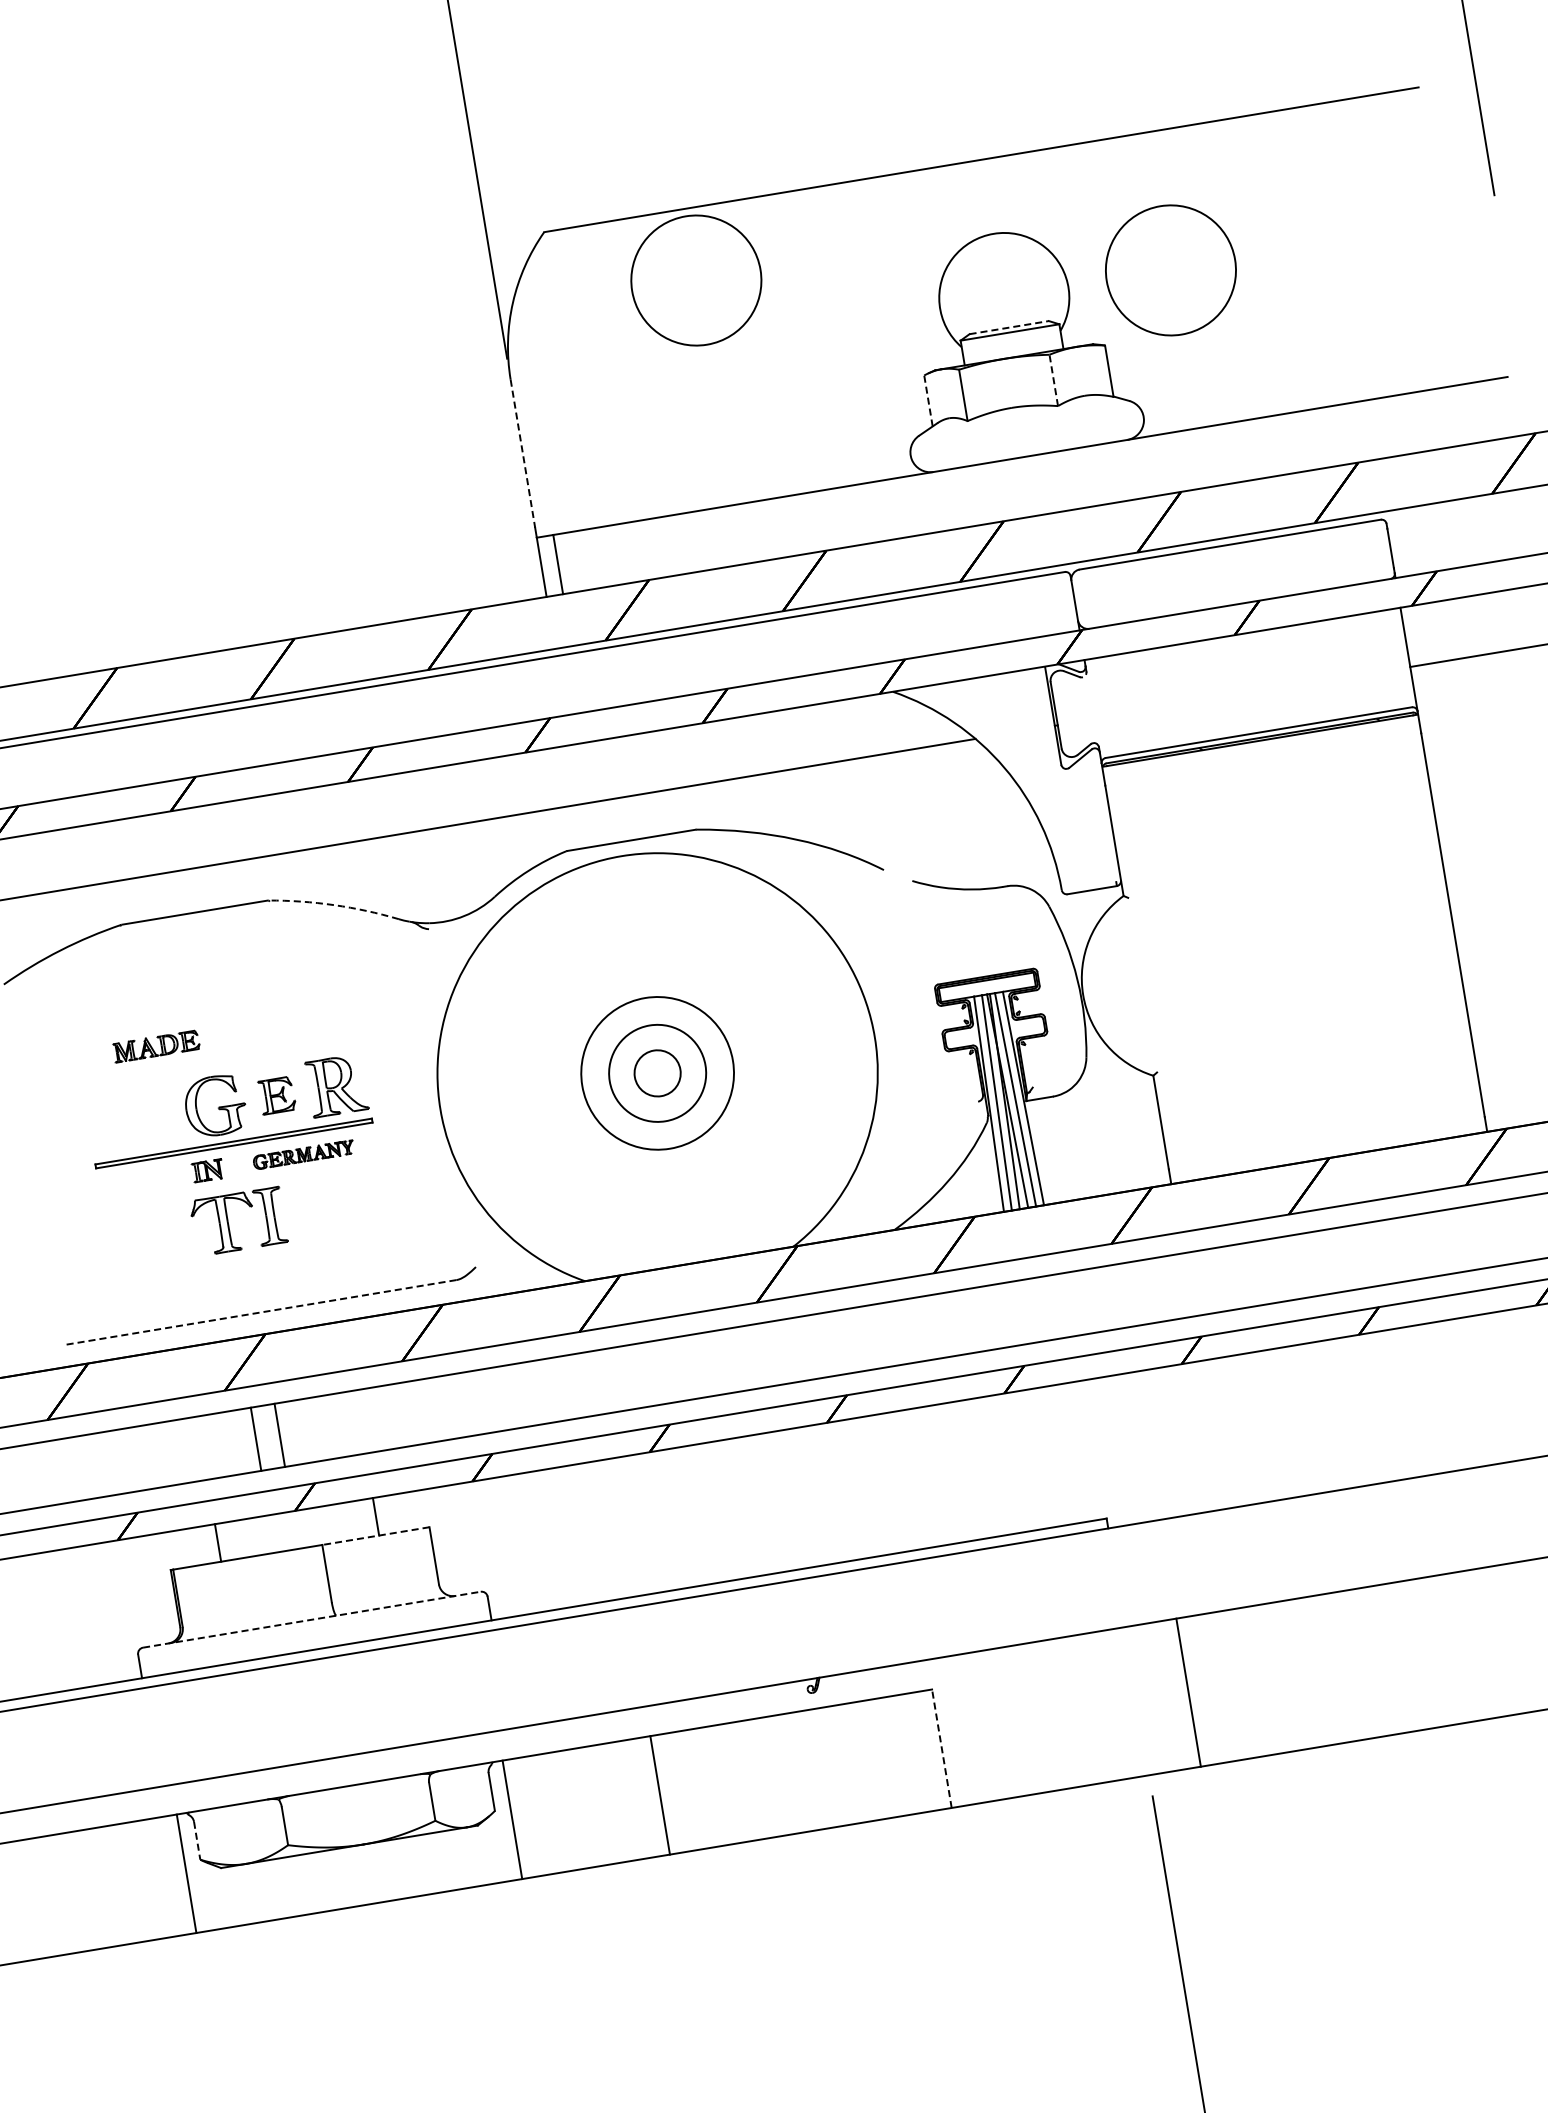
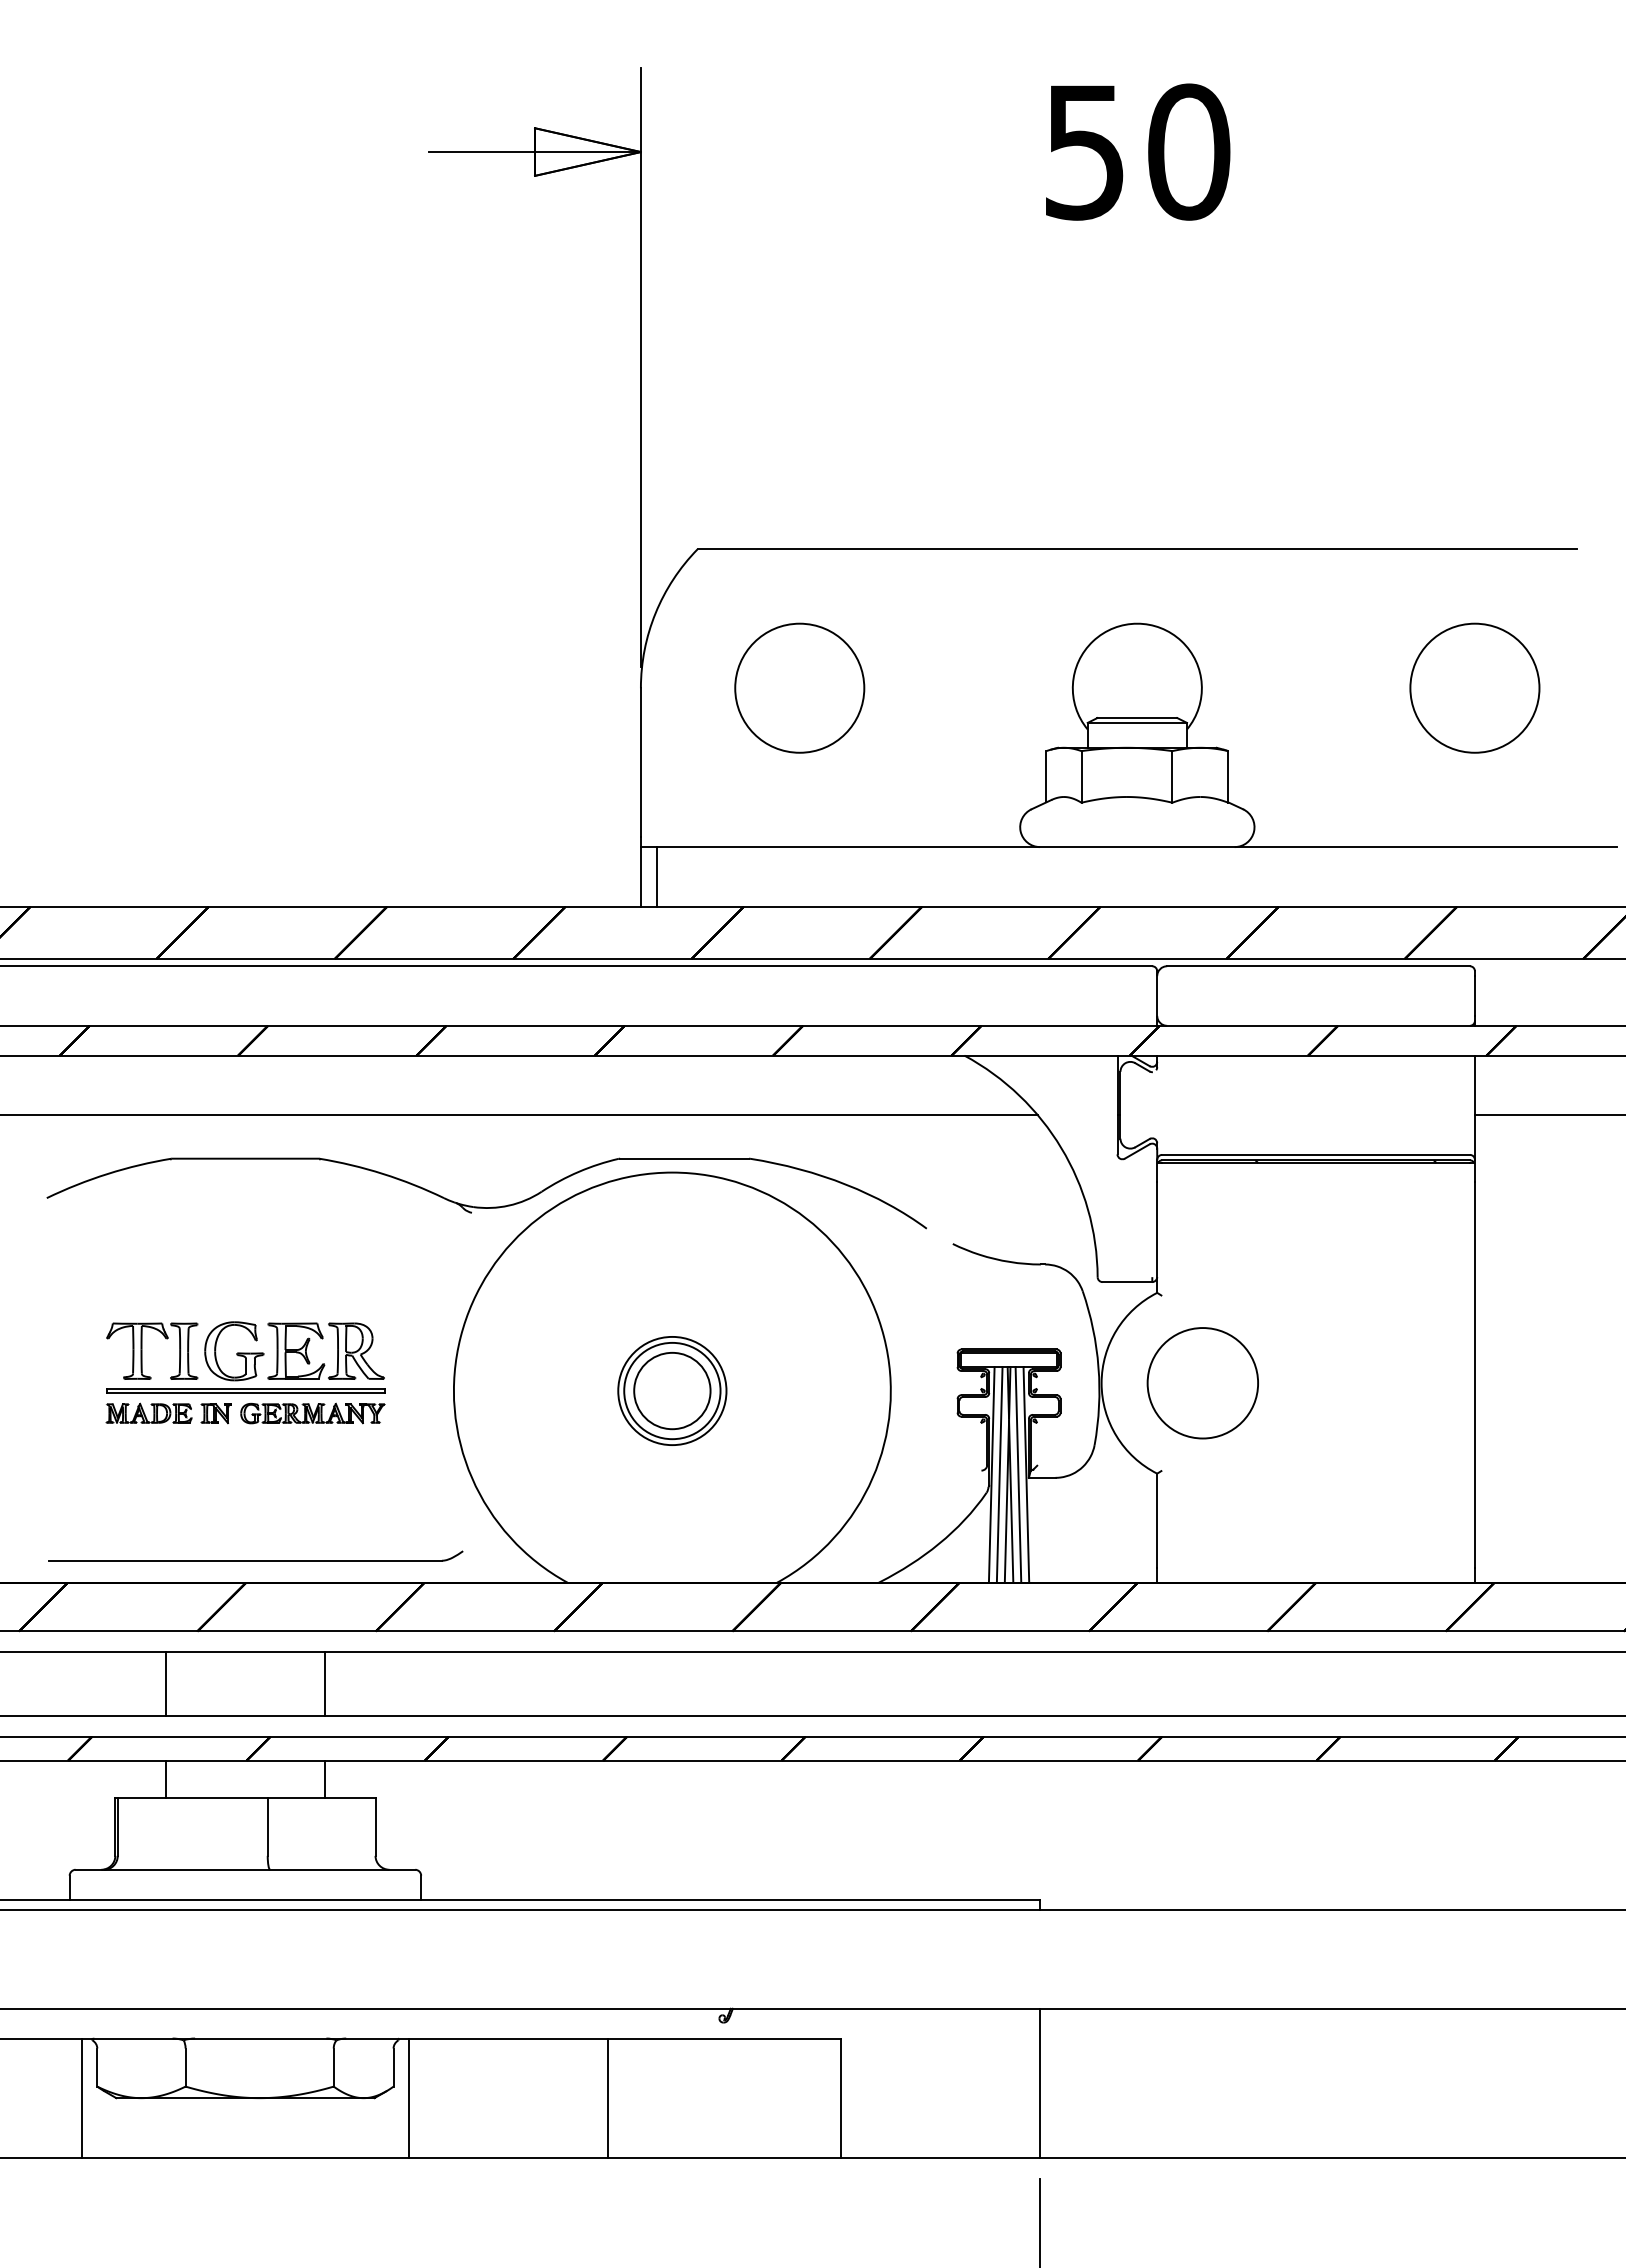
circle: (1170, 269) -> (1474, 687), moved
circle: (695, 279) -> (799, 687), moved
line: (1009, 328) -> (1137, 718), dashed -> solid
line: (1053, 379) -> (1172, 776), dashed -> solid
line: (928, 400) -> (1046, 776), dashed -> solid
line: (522, 454) -> (640, 763), dashed -> solid
arc: (334, 904) -> (383, 1173), dashed -> solid
circle: (1183, 978) -> (1202, 1383), added
part: (155, 1045) -> (148, 1412), moved
circle: (657, 1072) -> (672, 1390), size x0.71
circle: (657, 1072) -> (672, 1390), size x1.67
part: (277, 1094) -> (296, 1350), size x1.67
part: (303, 1154) -> (312, 1413), size x1.43
part: (228, 1222) -> (142, 1350), moved
line: (260, 1312) -> (244, 1560), dashed -> solid
line: (279, 1434) -> (324, 1683), moved
line: (256, 1438) -> (166, 1683), moved
line: (375, 1536) -> (321, 1798), dashed -> solid
line: (311, 1619) -> (245, 1869), dashed -> solid
line: (1188, 1691) -> (1039, 2082), moved
line: (942, 1749) -> (841, 2098), dashed -> solid
line: (659, 1794) -> (607, 2097), moved
line: (197, 1841) -> (97, 2068), dashed -> solid

